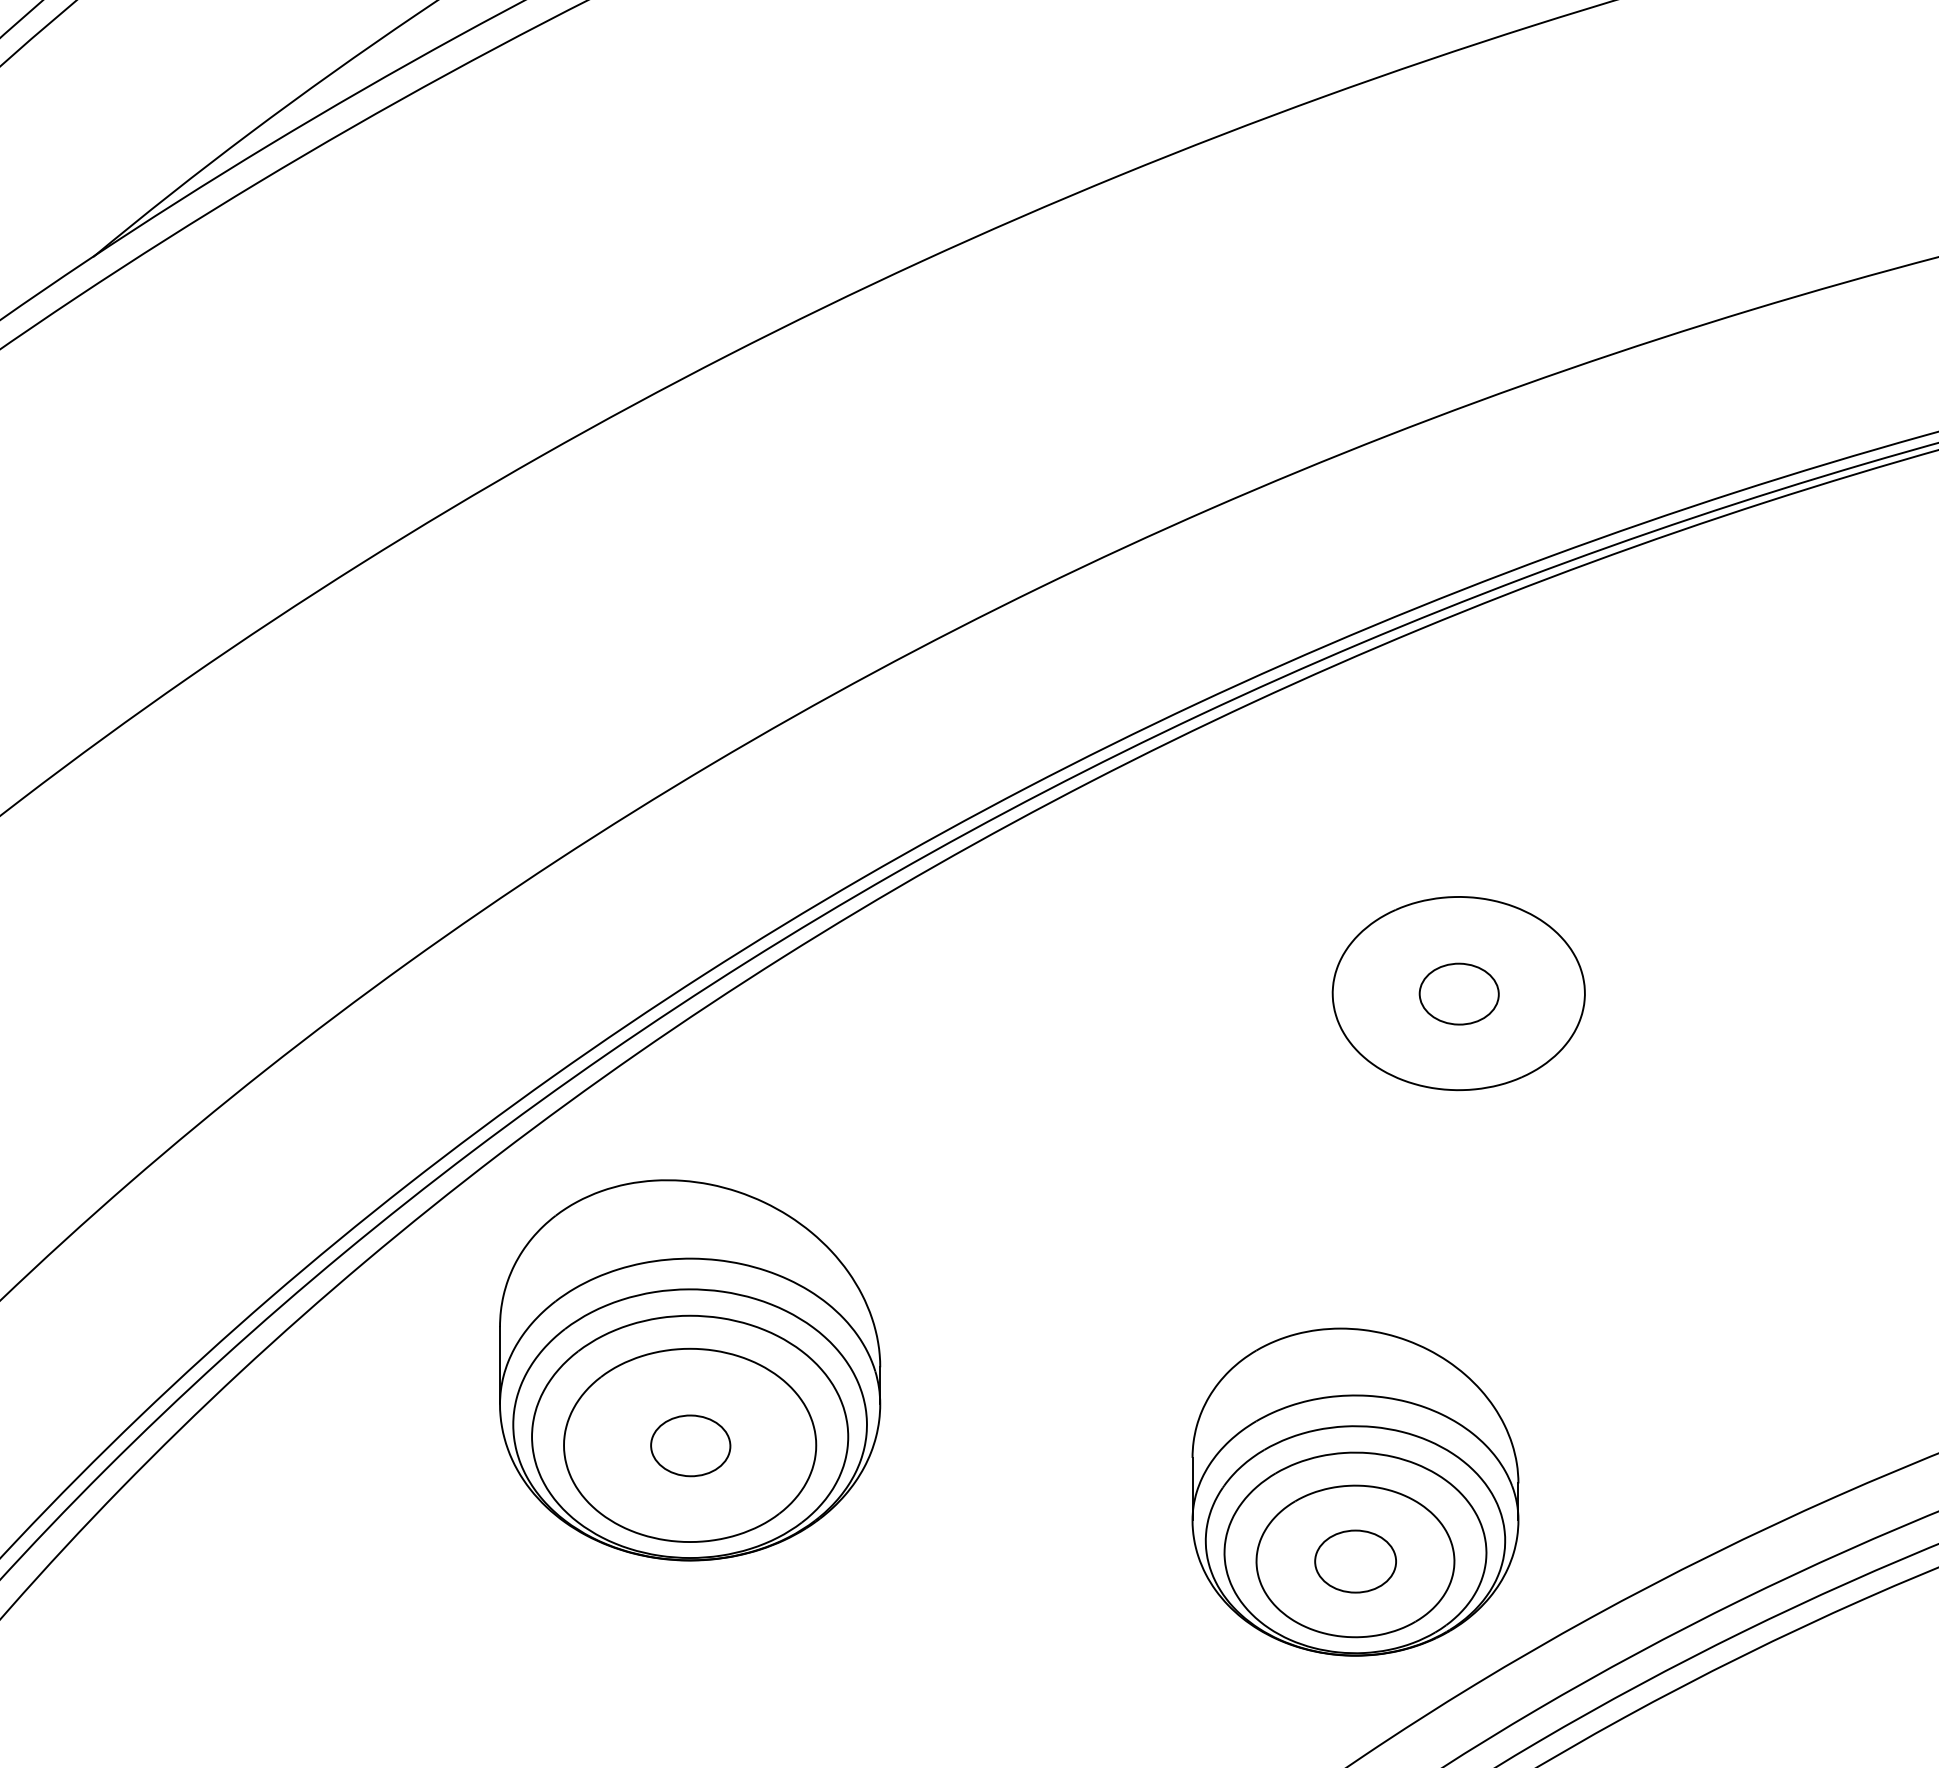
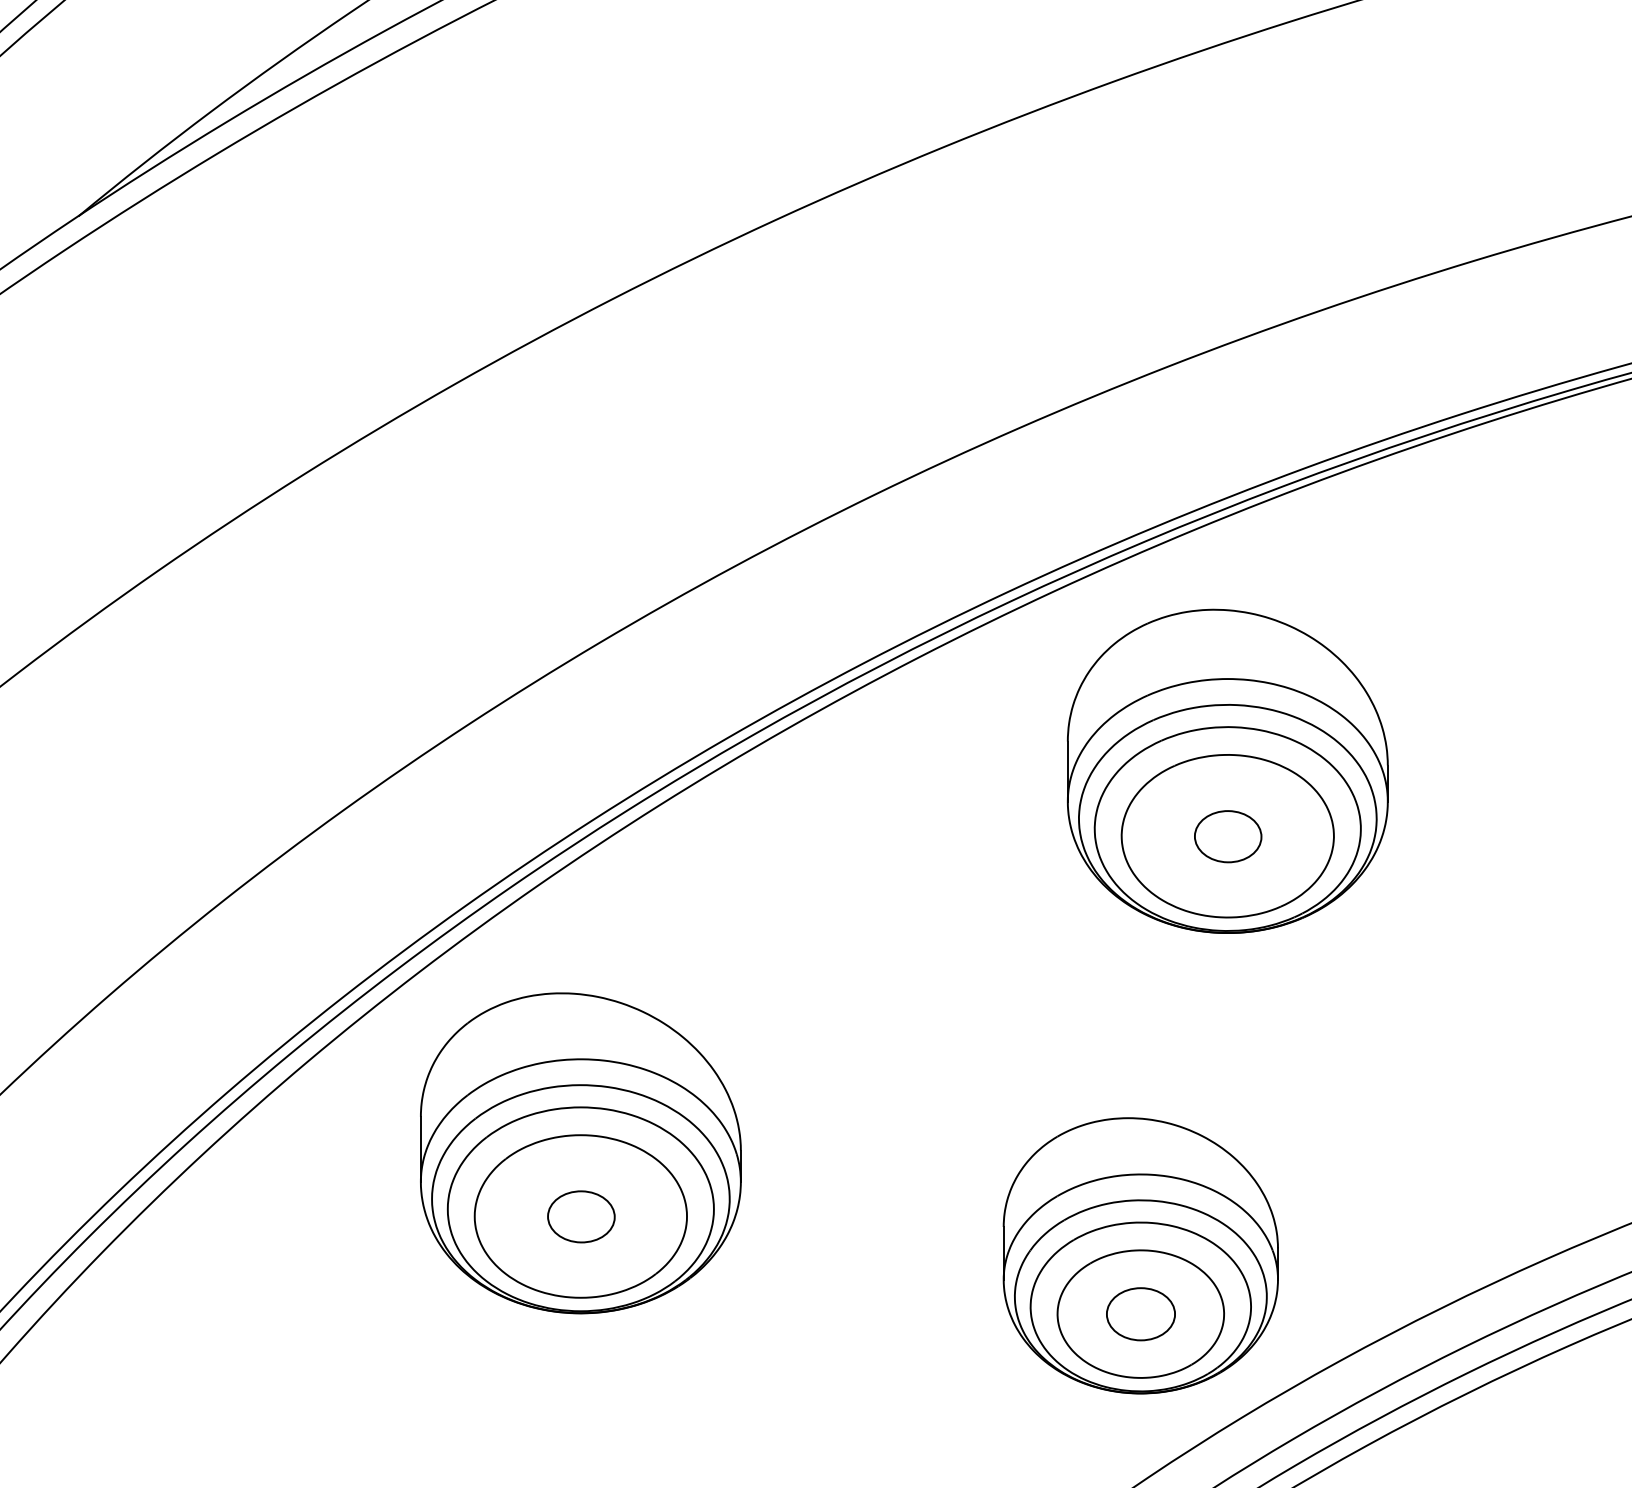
part: (1458, 915) -> (1227, 770), added

